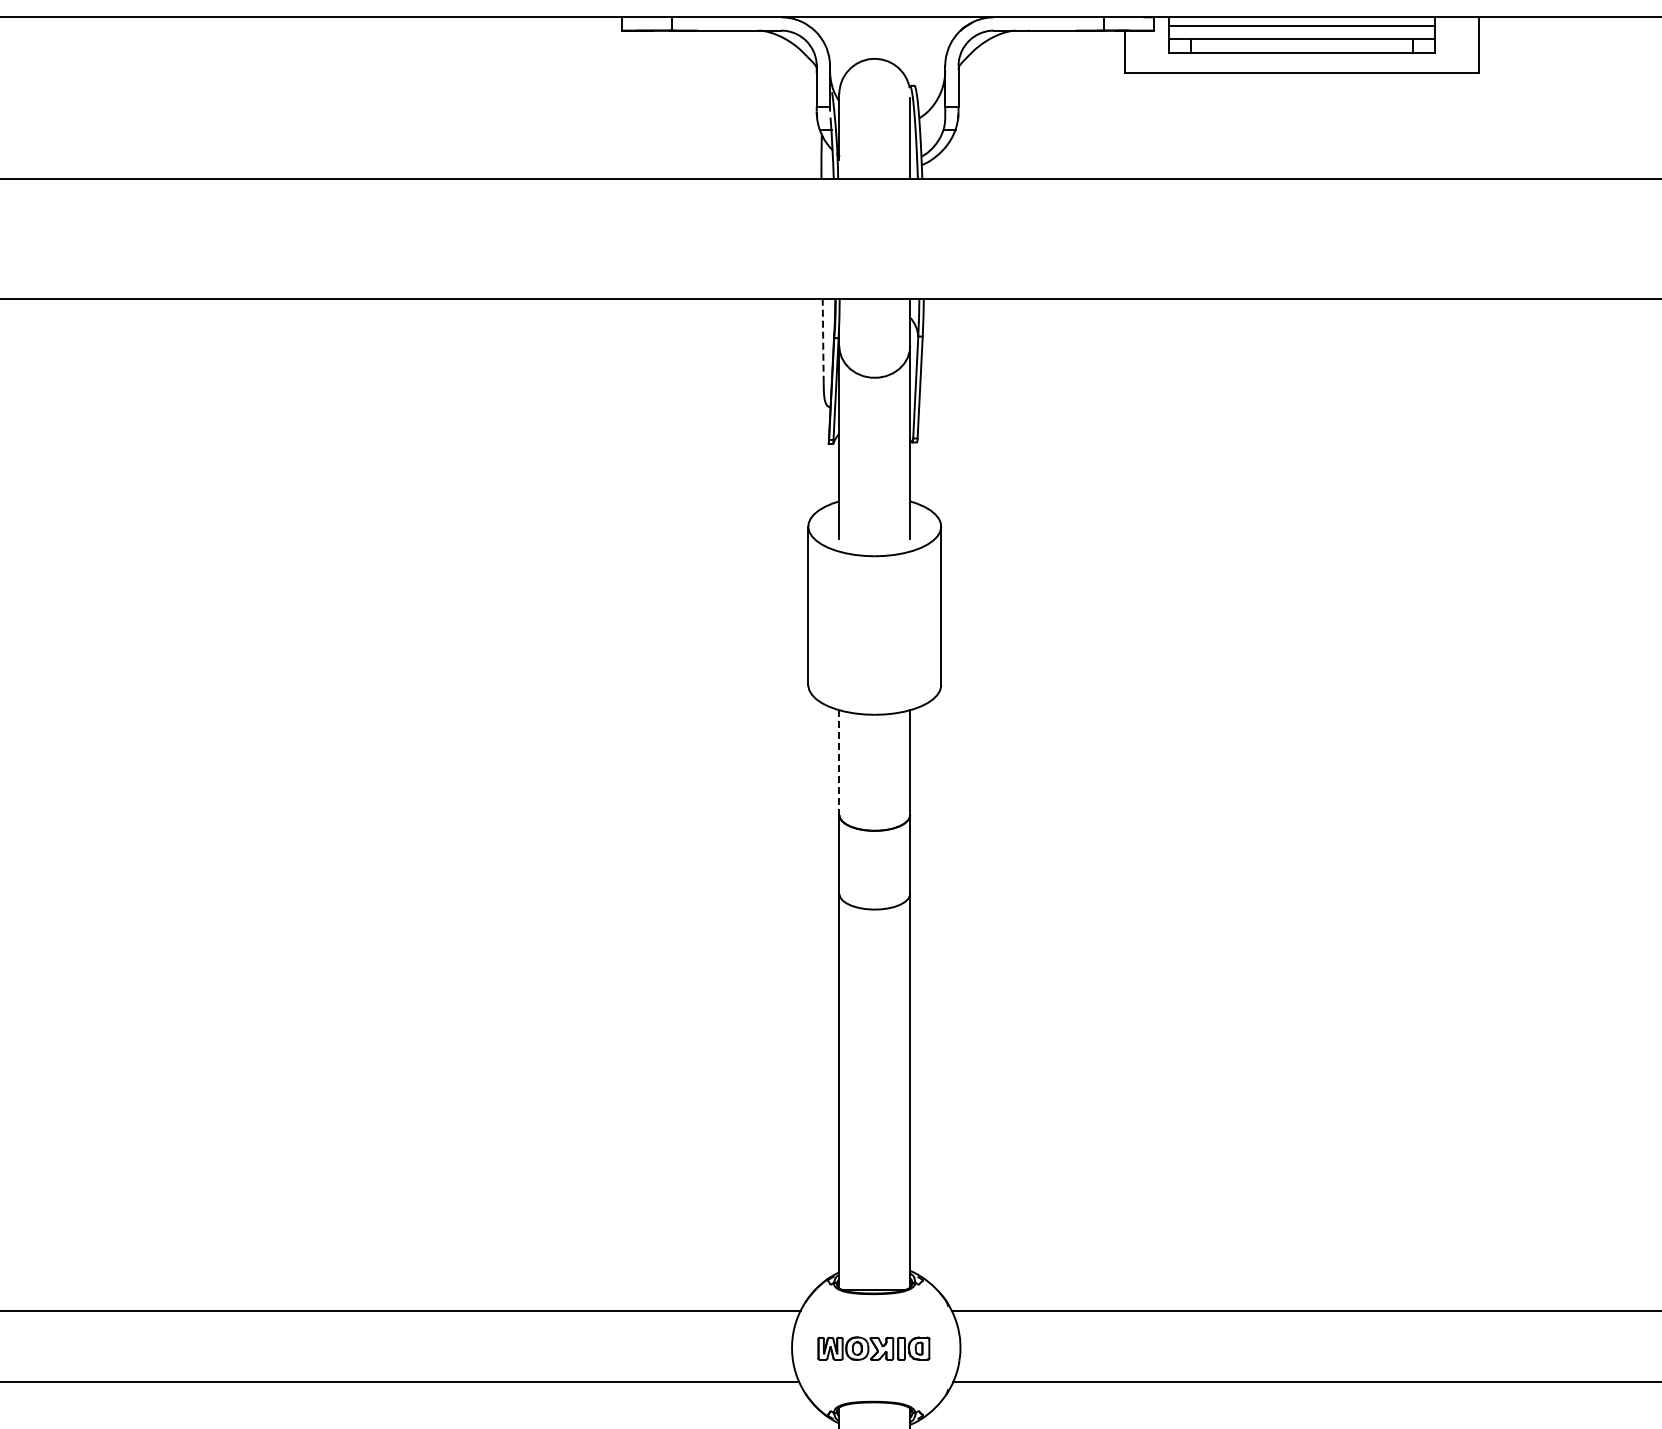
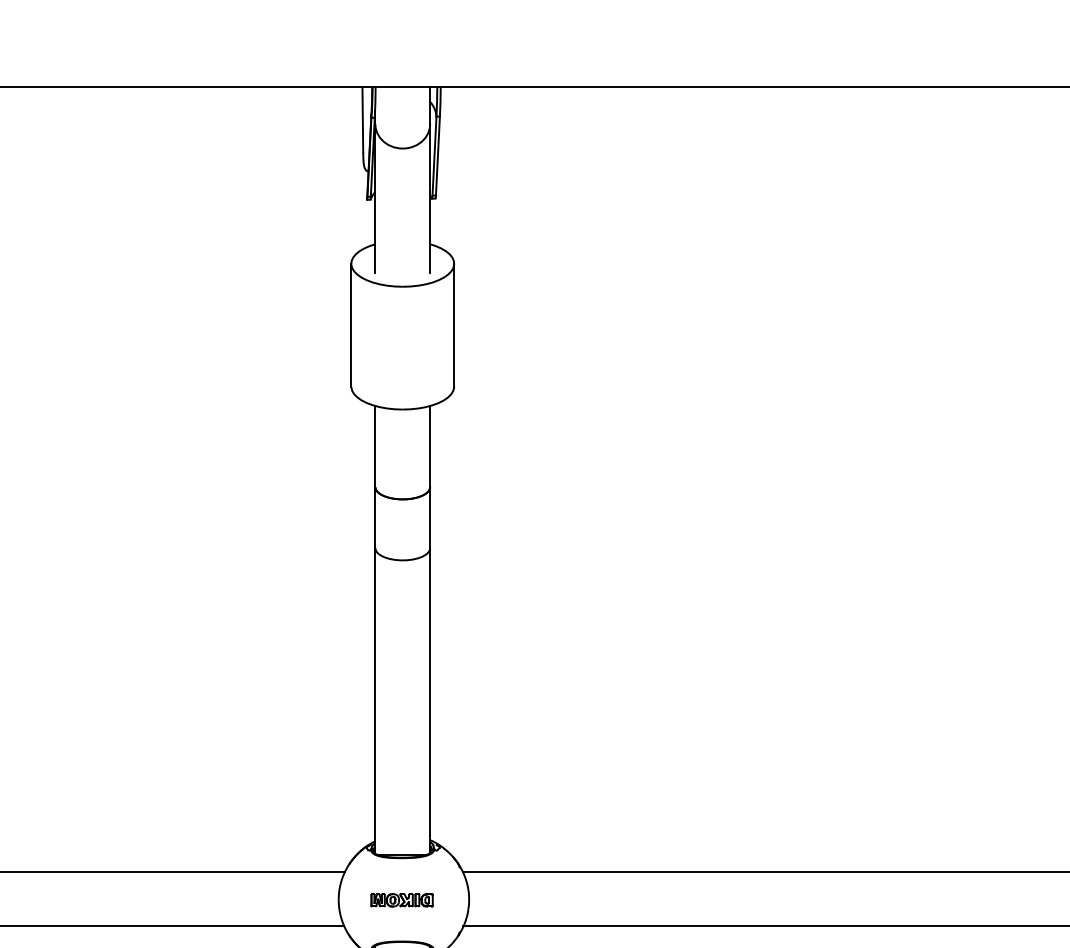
line: (823, 341) -> (363, 120), dashed -> solid
line: (839, 763) -> (375, 447), dashed -> solid
part: (873, 1348) -> (401, 900), size x0.71

